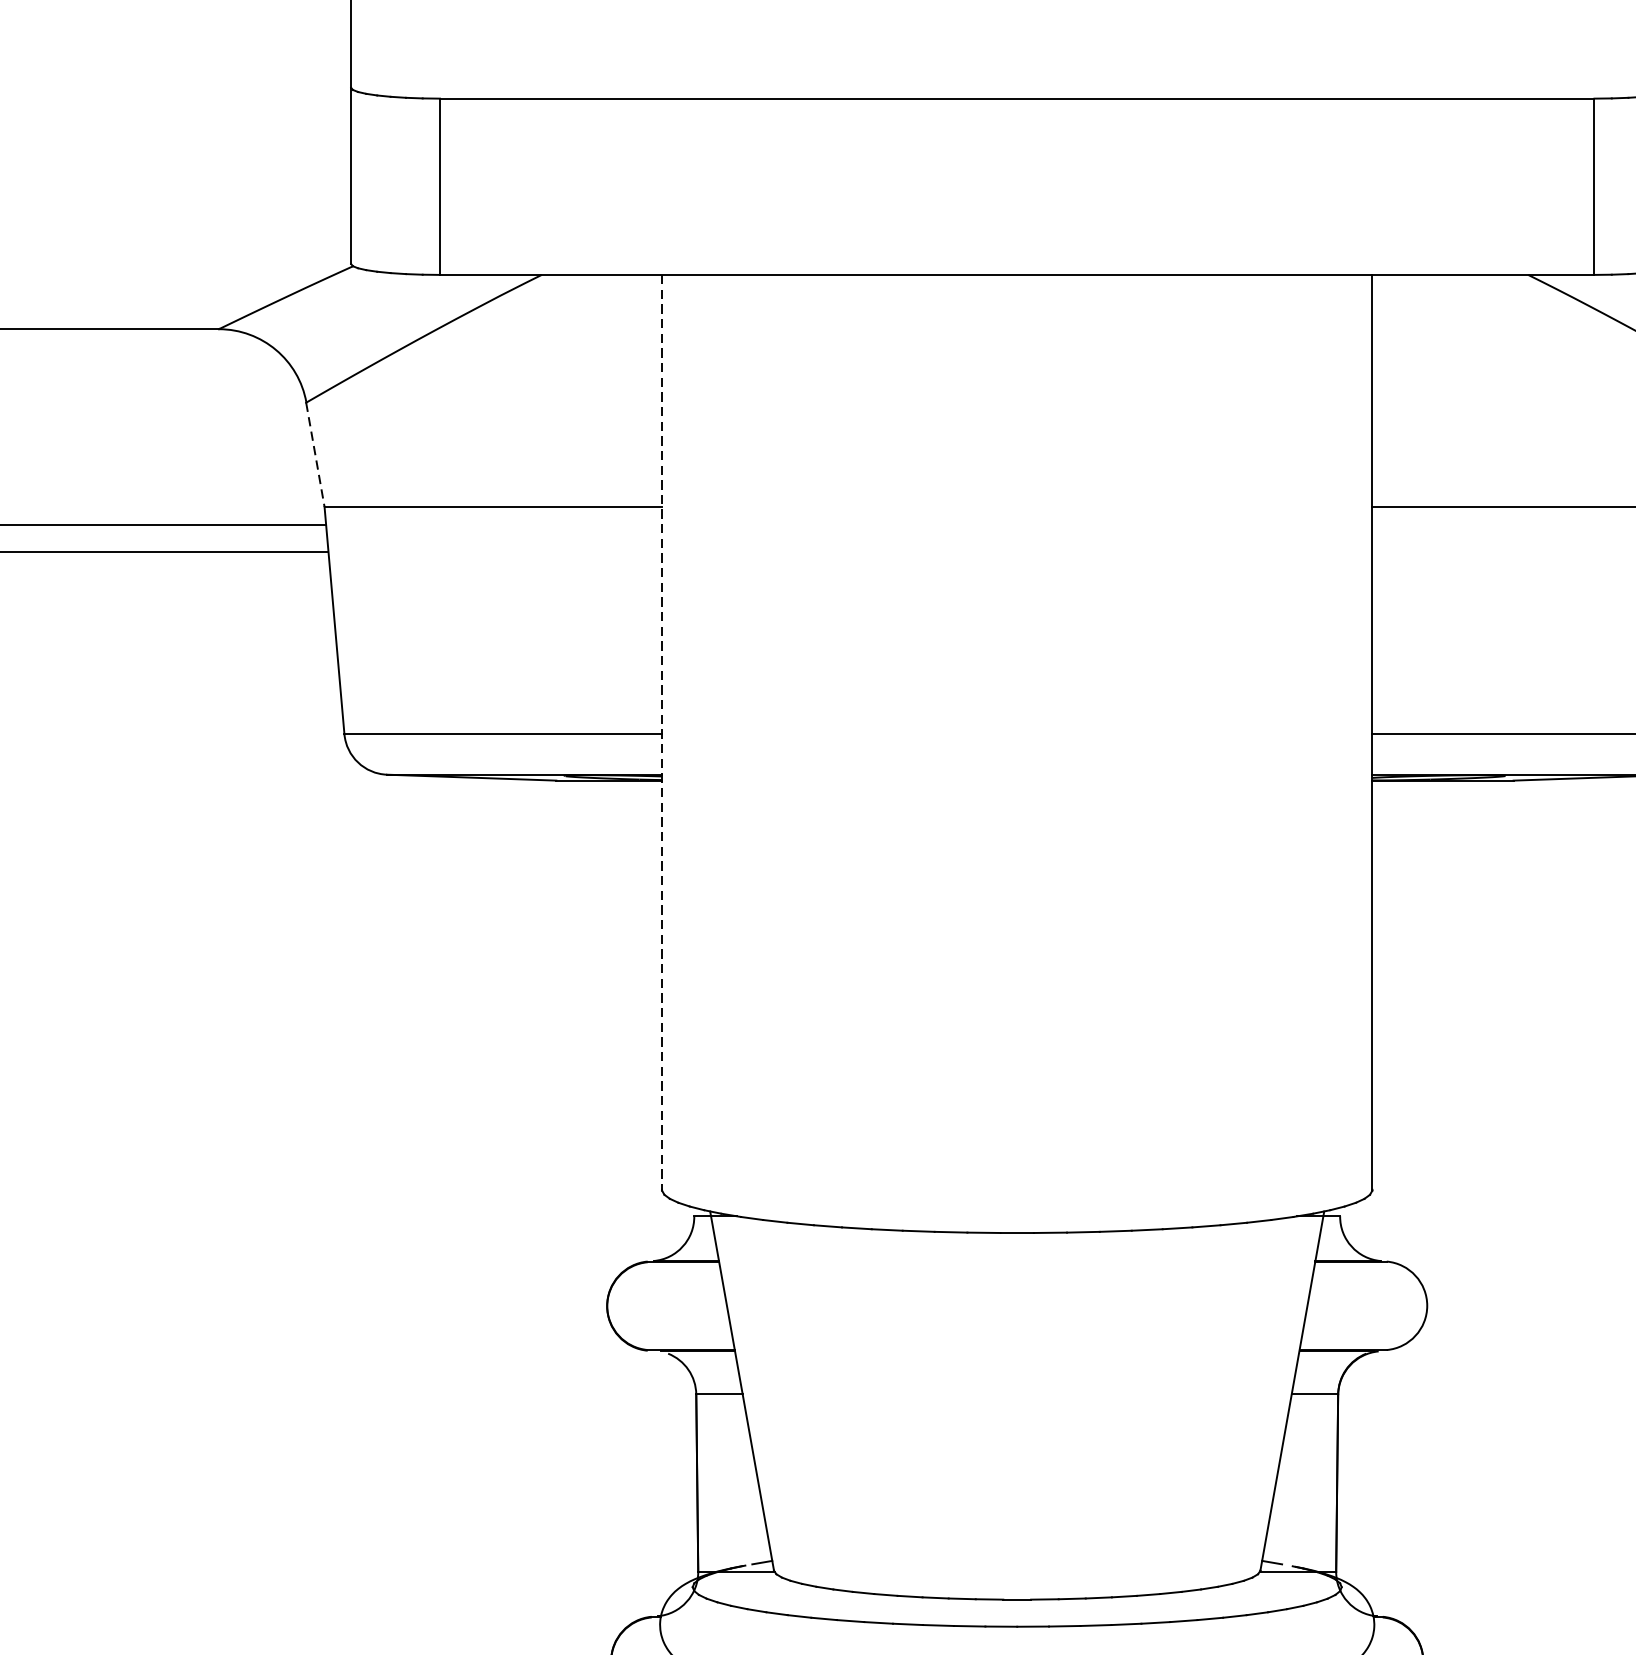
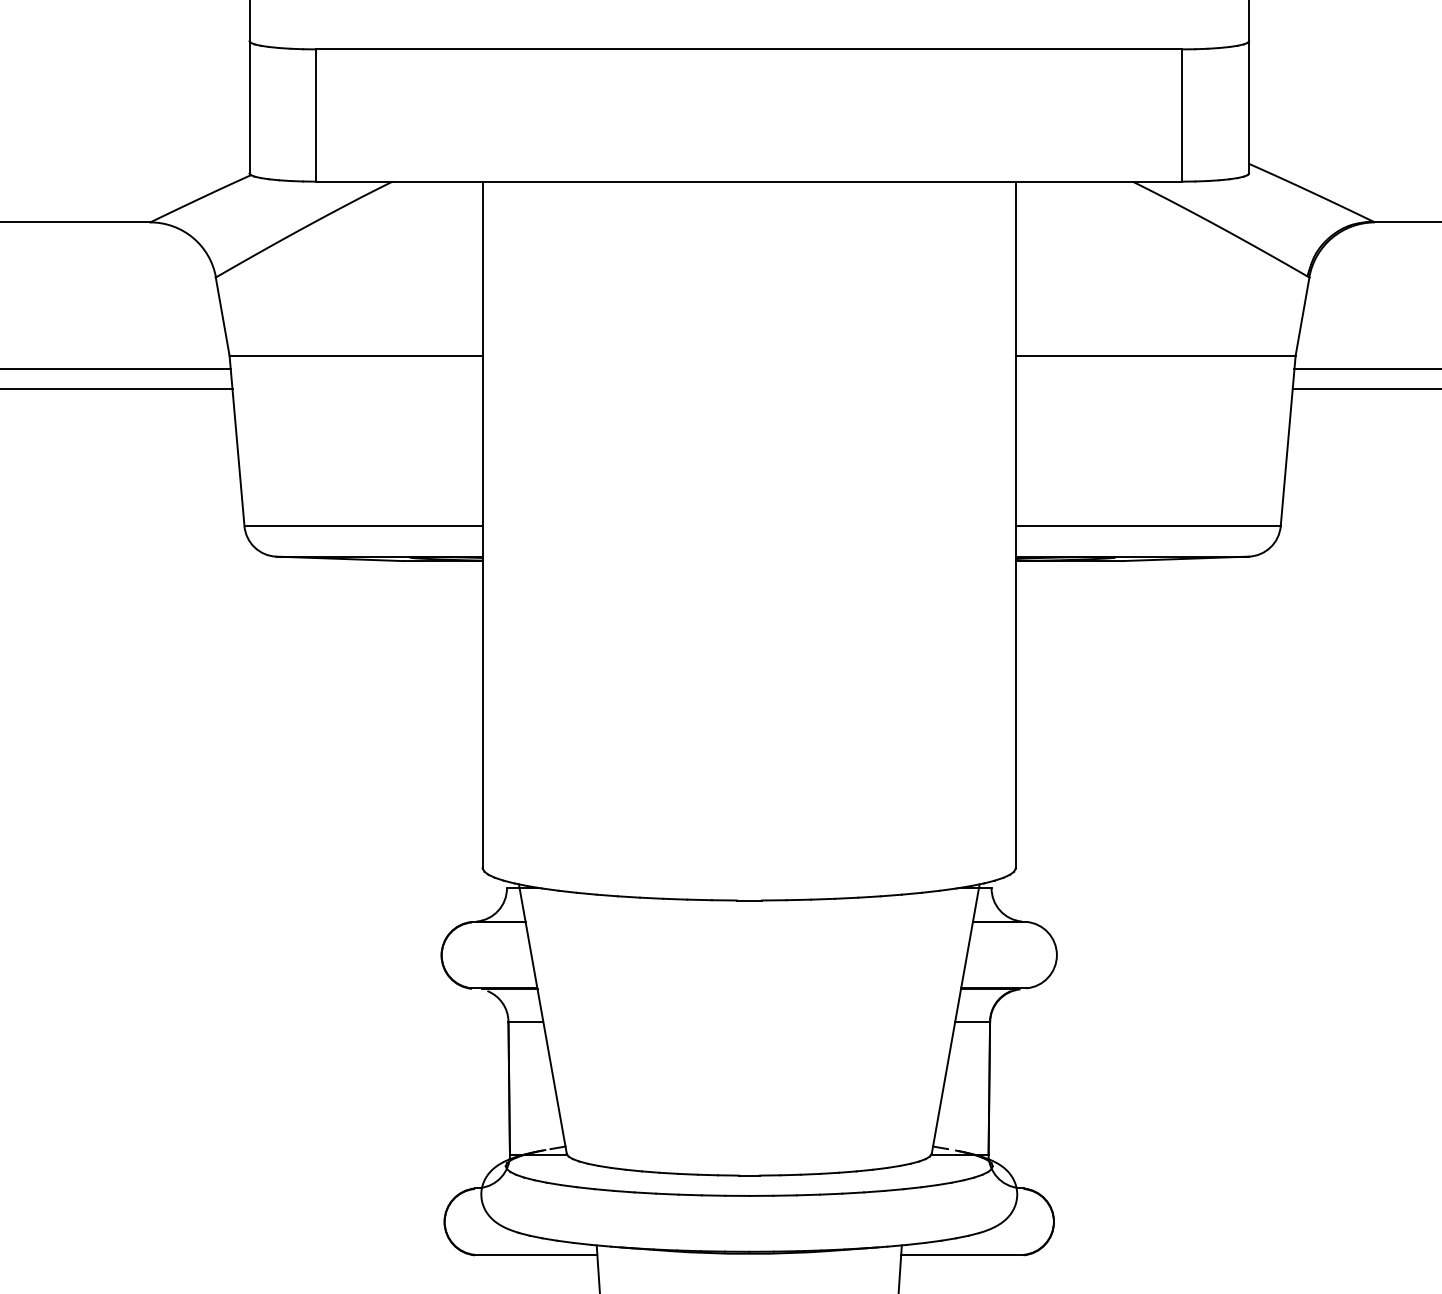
line: (315, 454) -> (222, 316), dashed -> solid
line: (661, 733) -> (482, 525), dashed -> solid

